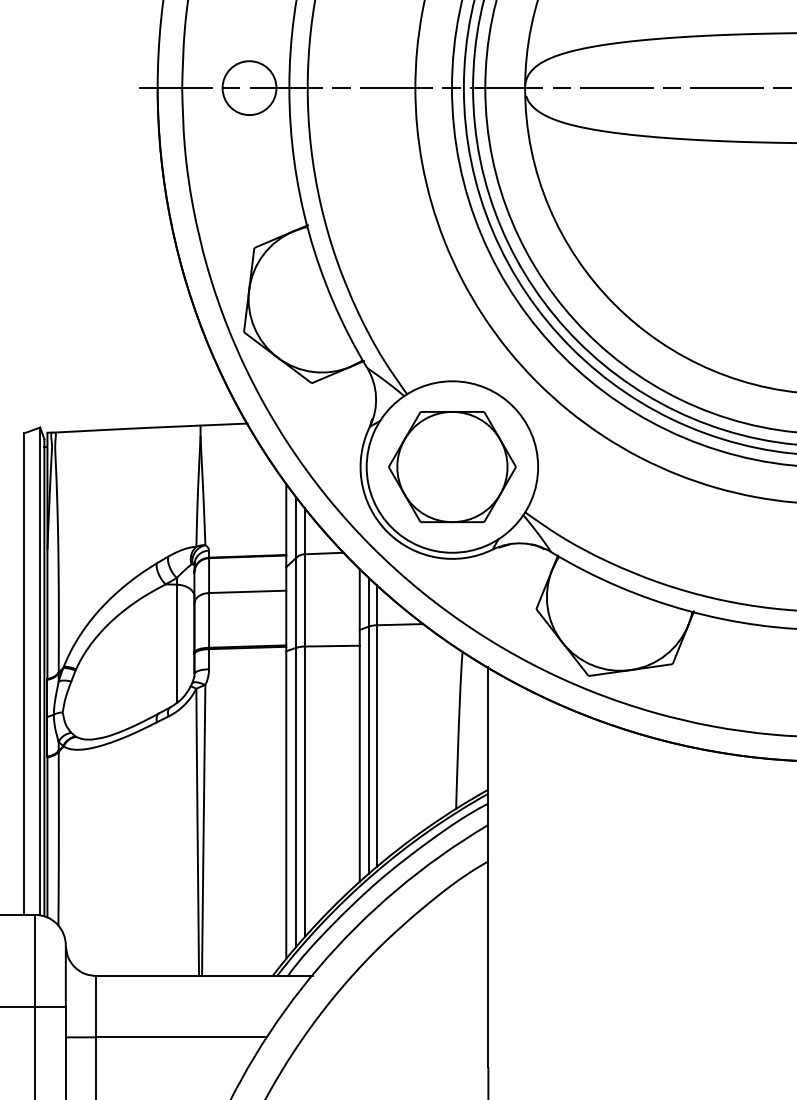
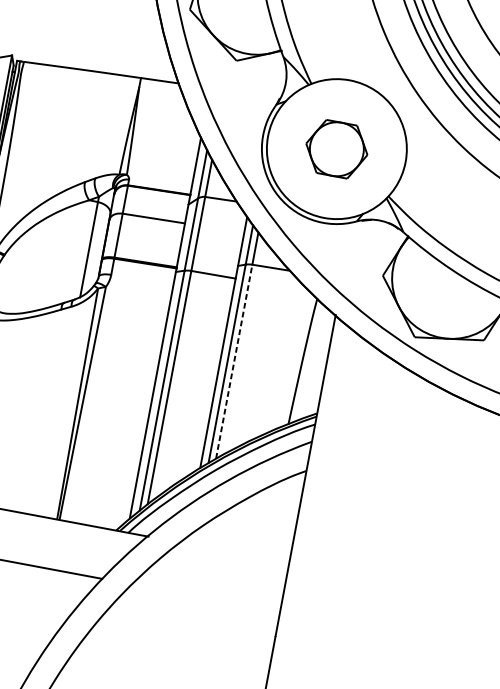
part: (452, 467) -> (336, 149), size x0.6
line: (376, 746) -> (233, 361), solid -> dashed

